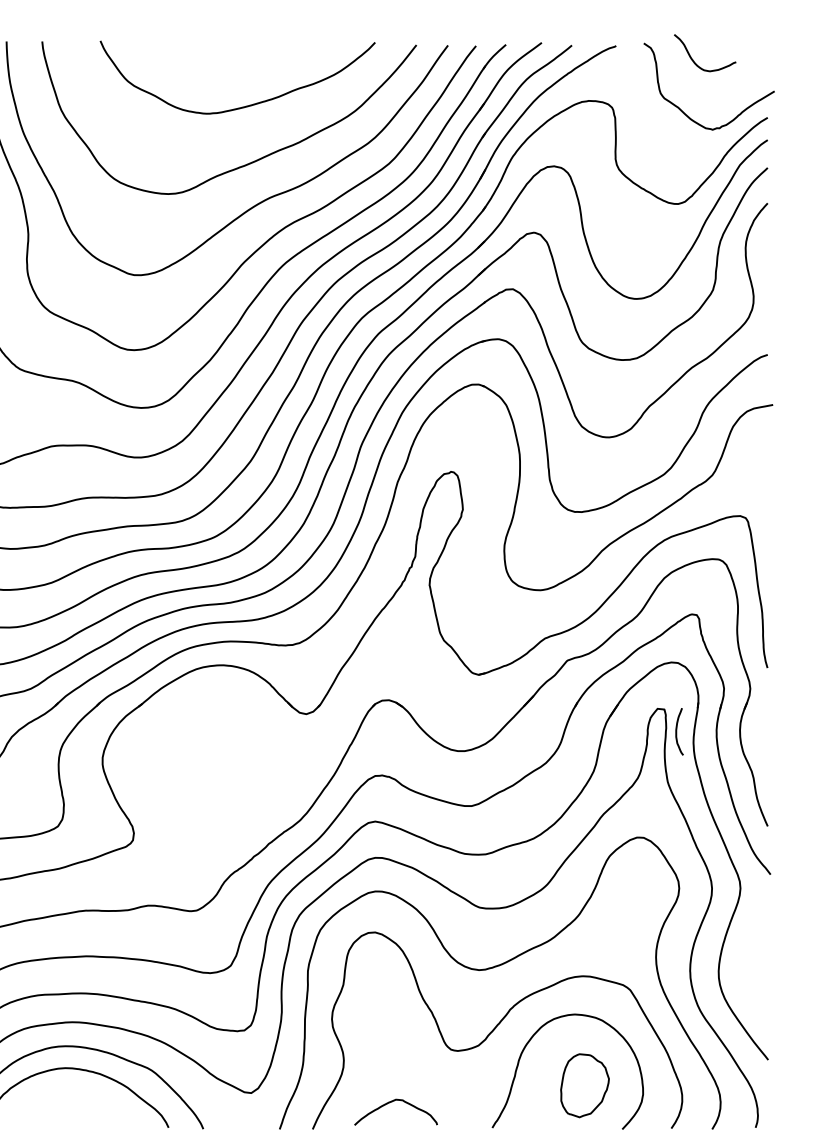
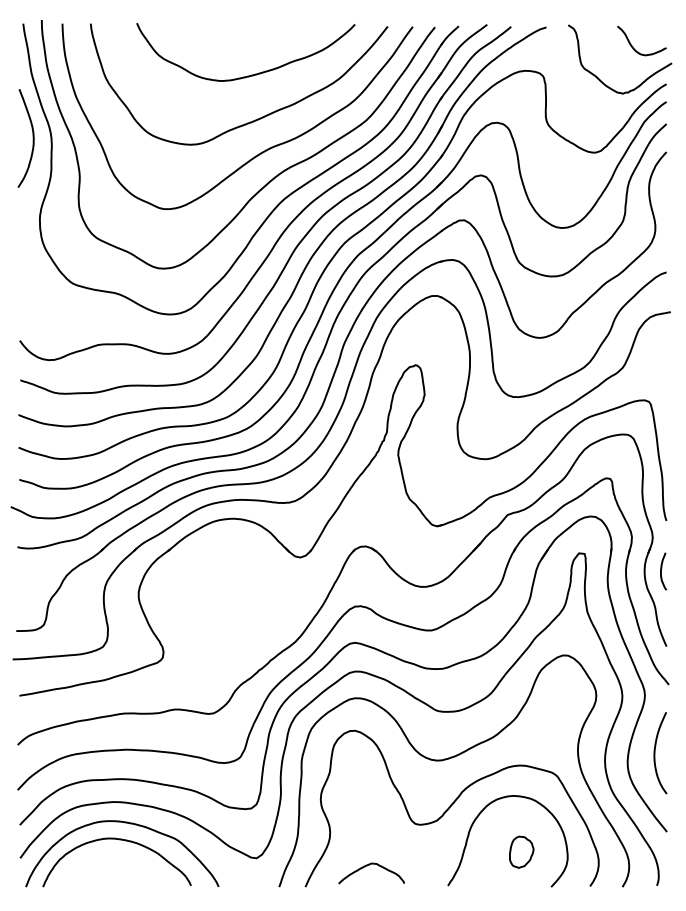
curve: (694, 60) -> (633, 46), moved
curve: (676, 731) -> (661, 571), moved
curve: (753, 961) -> (655, 753), added
part: (584, 1084) -> (521, 851), size x0.62

